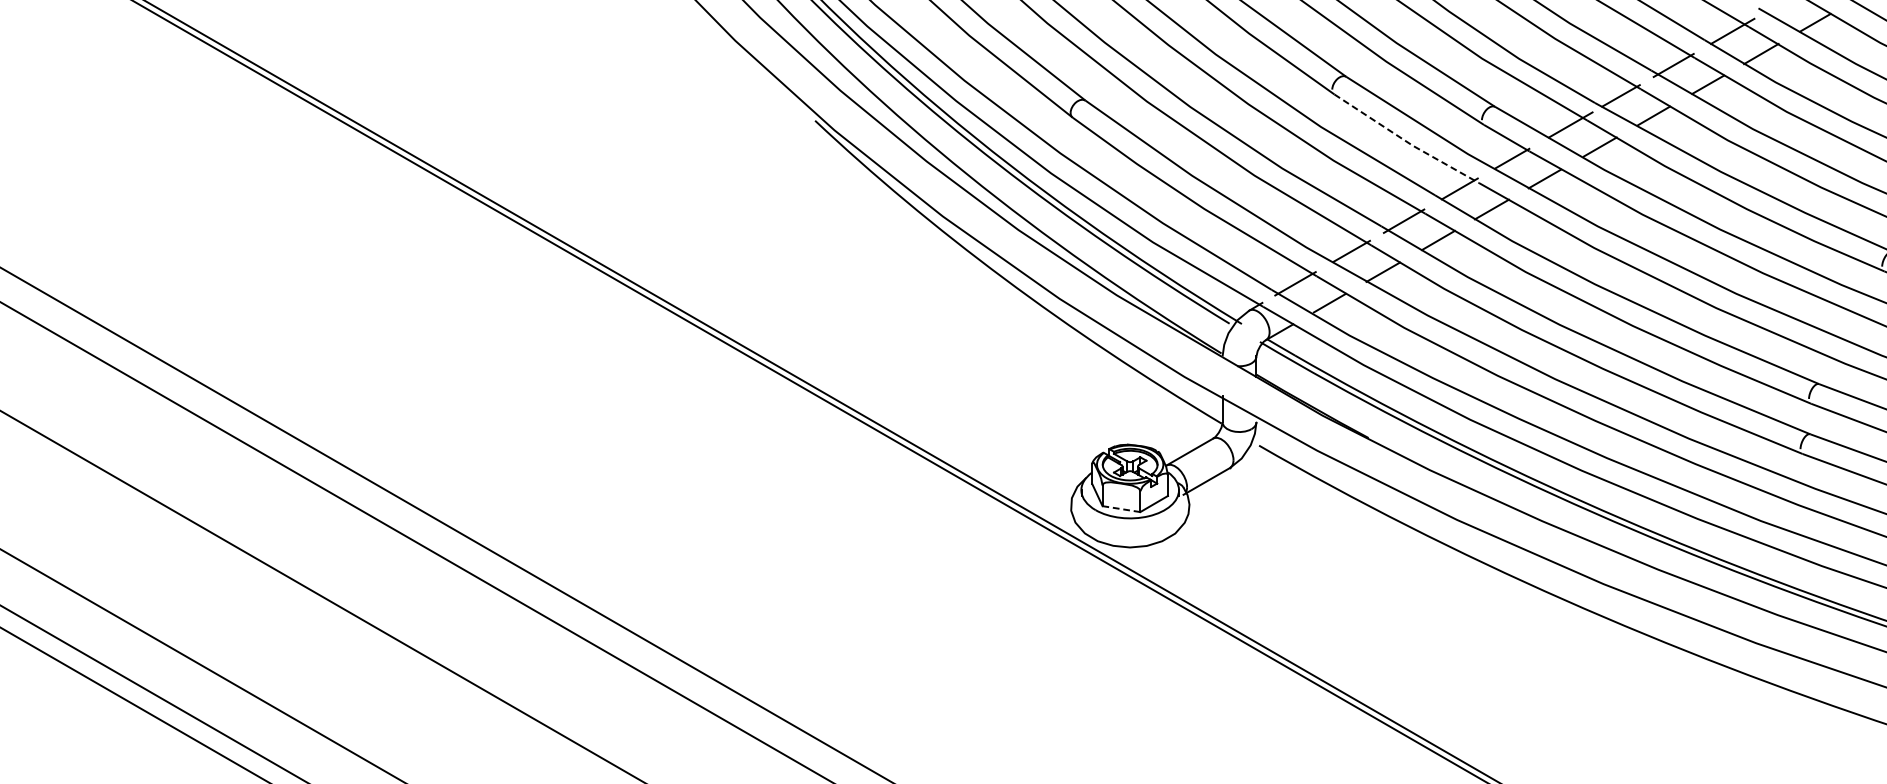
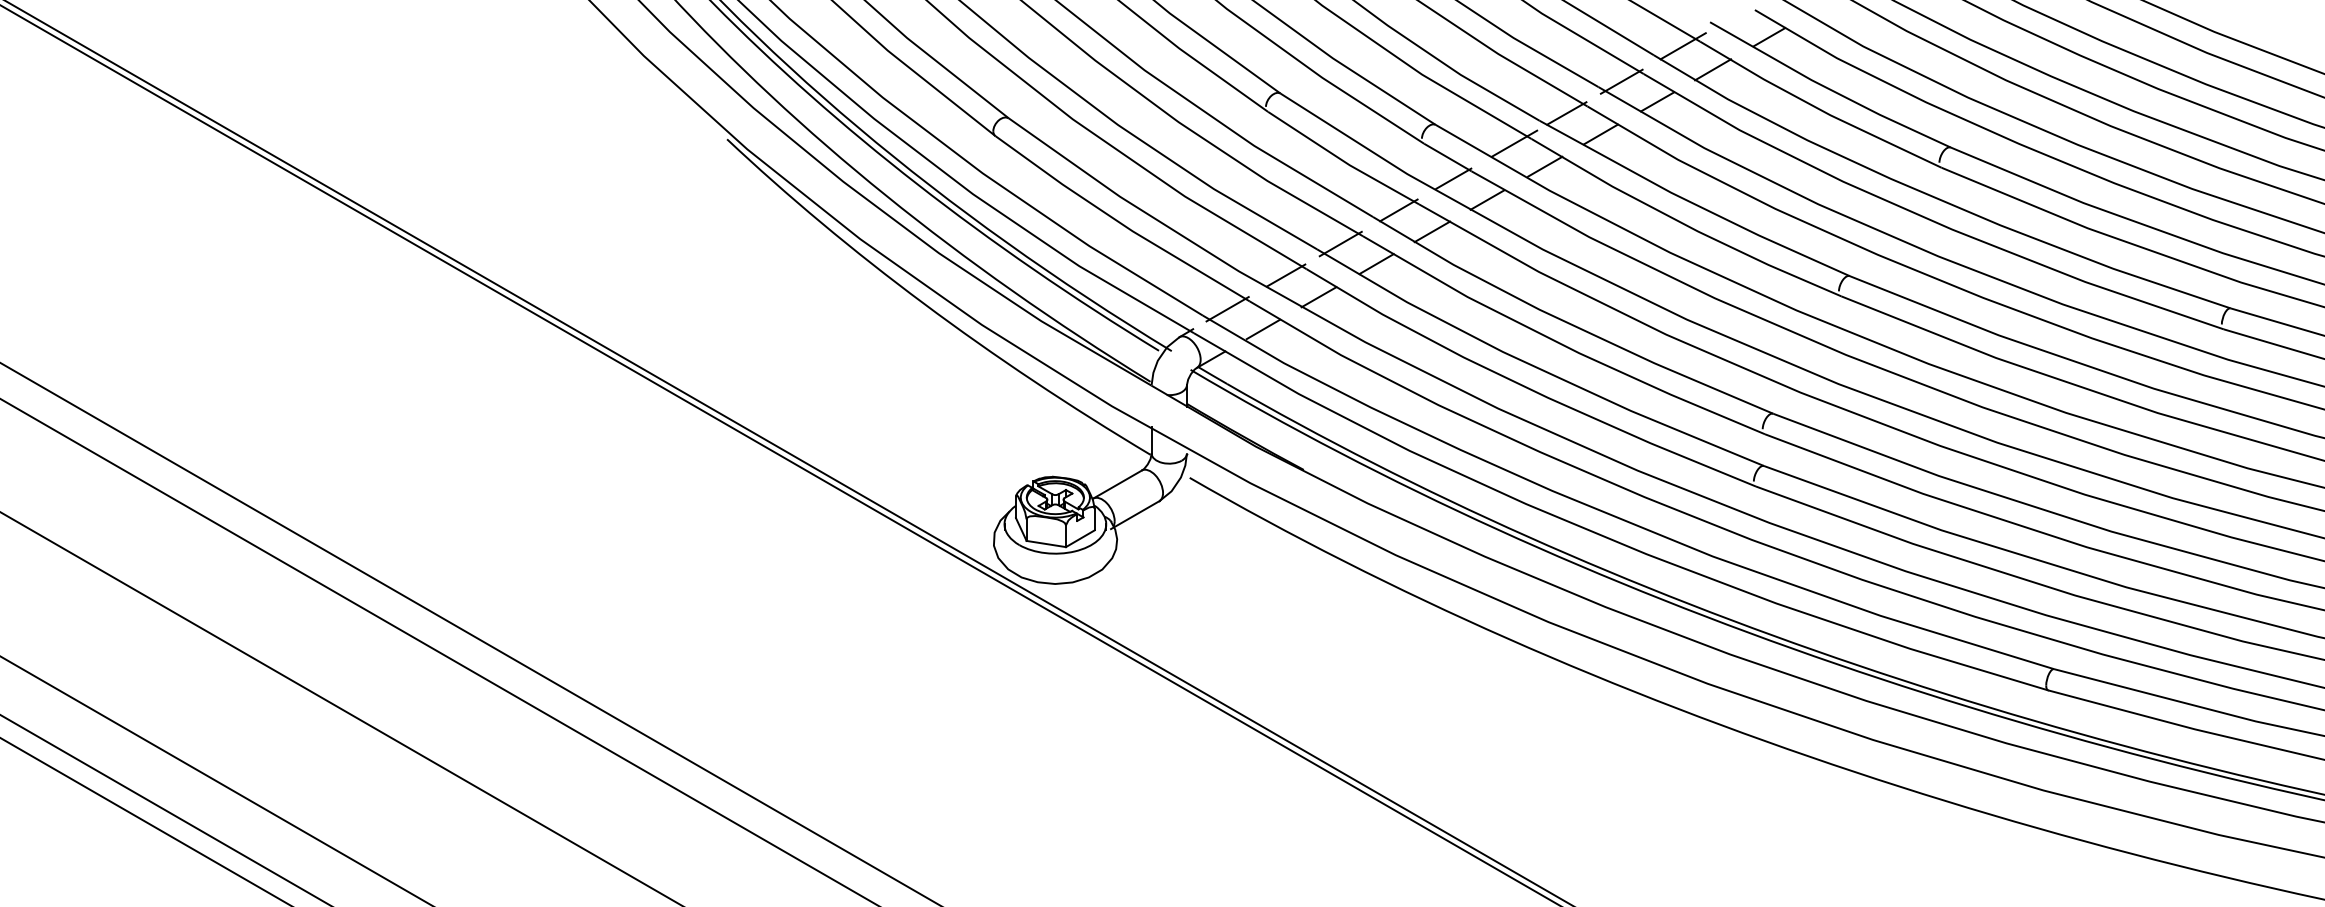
line: (1406, 141) -> (1343, 160), dashed -> solid
line: (1121, 509) -> (1046, 544), dashed -> solid

